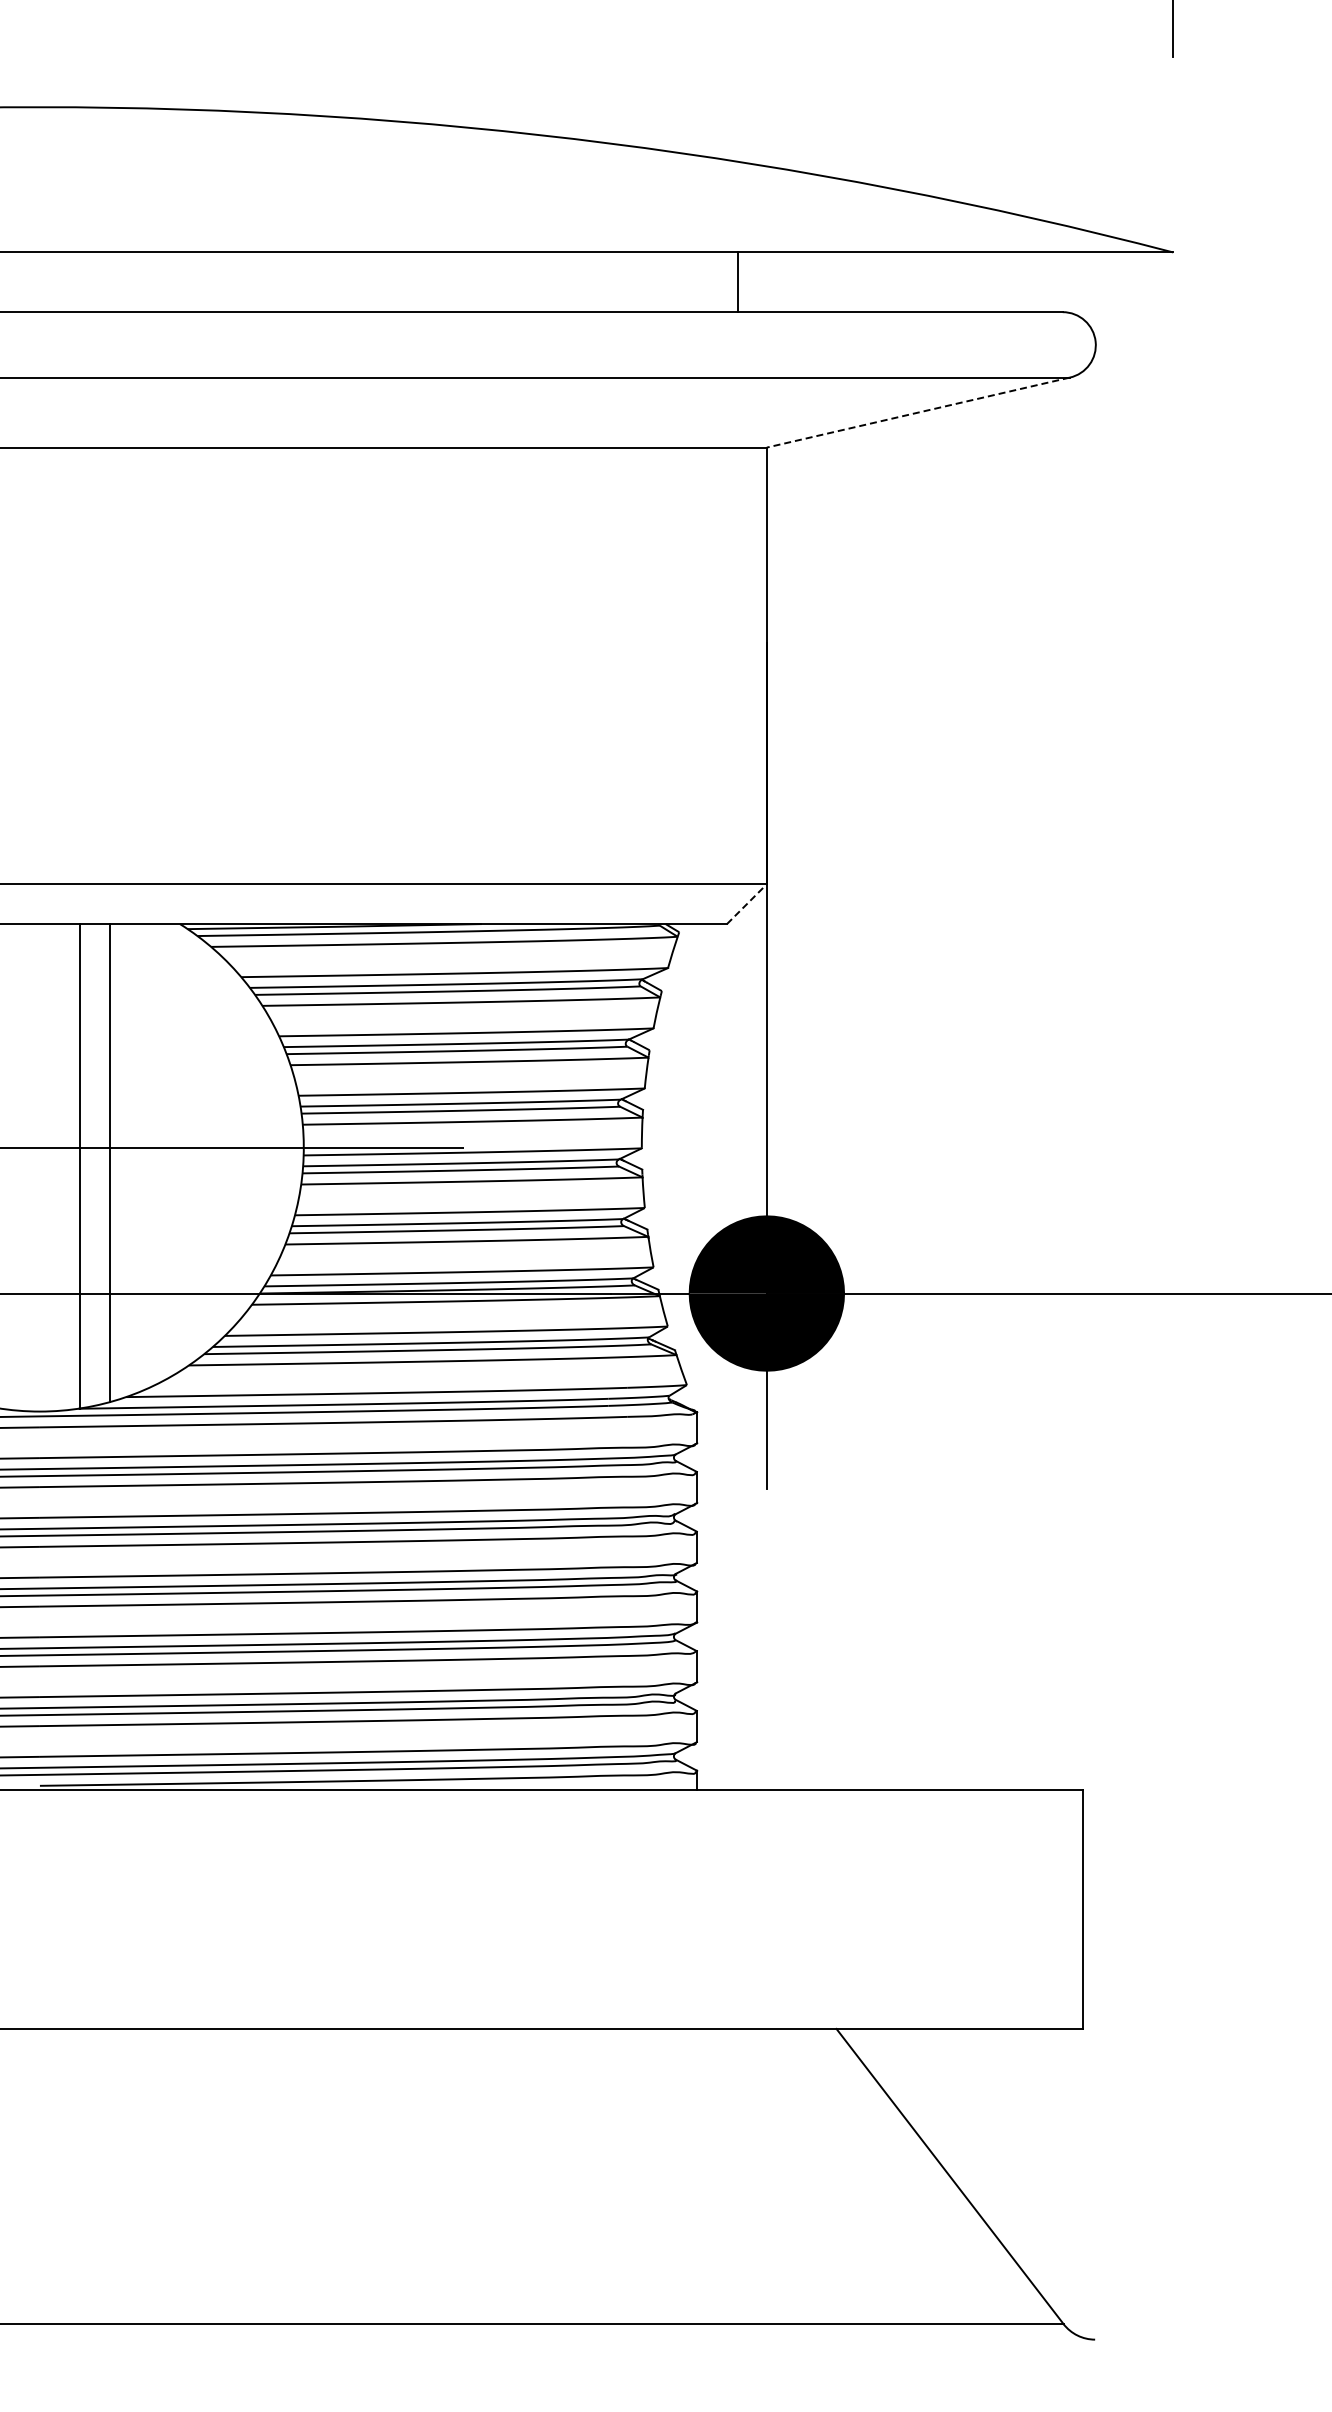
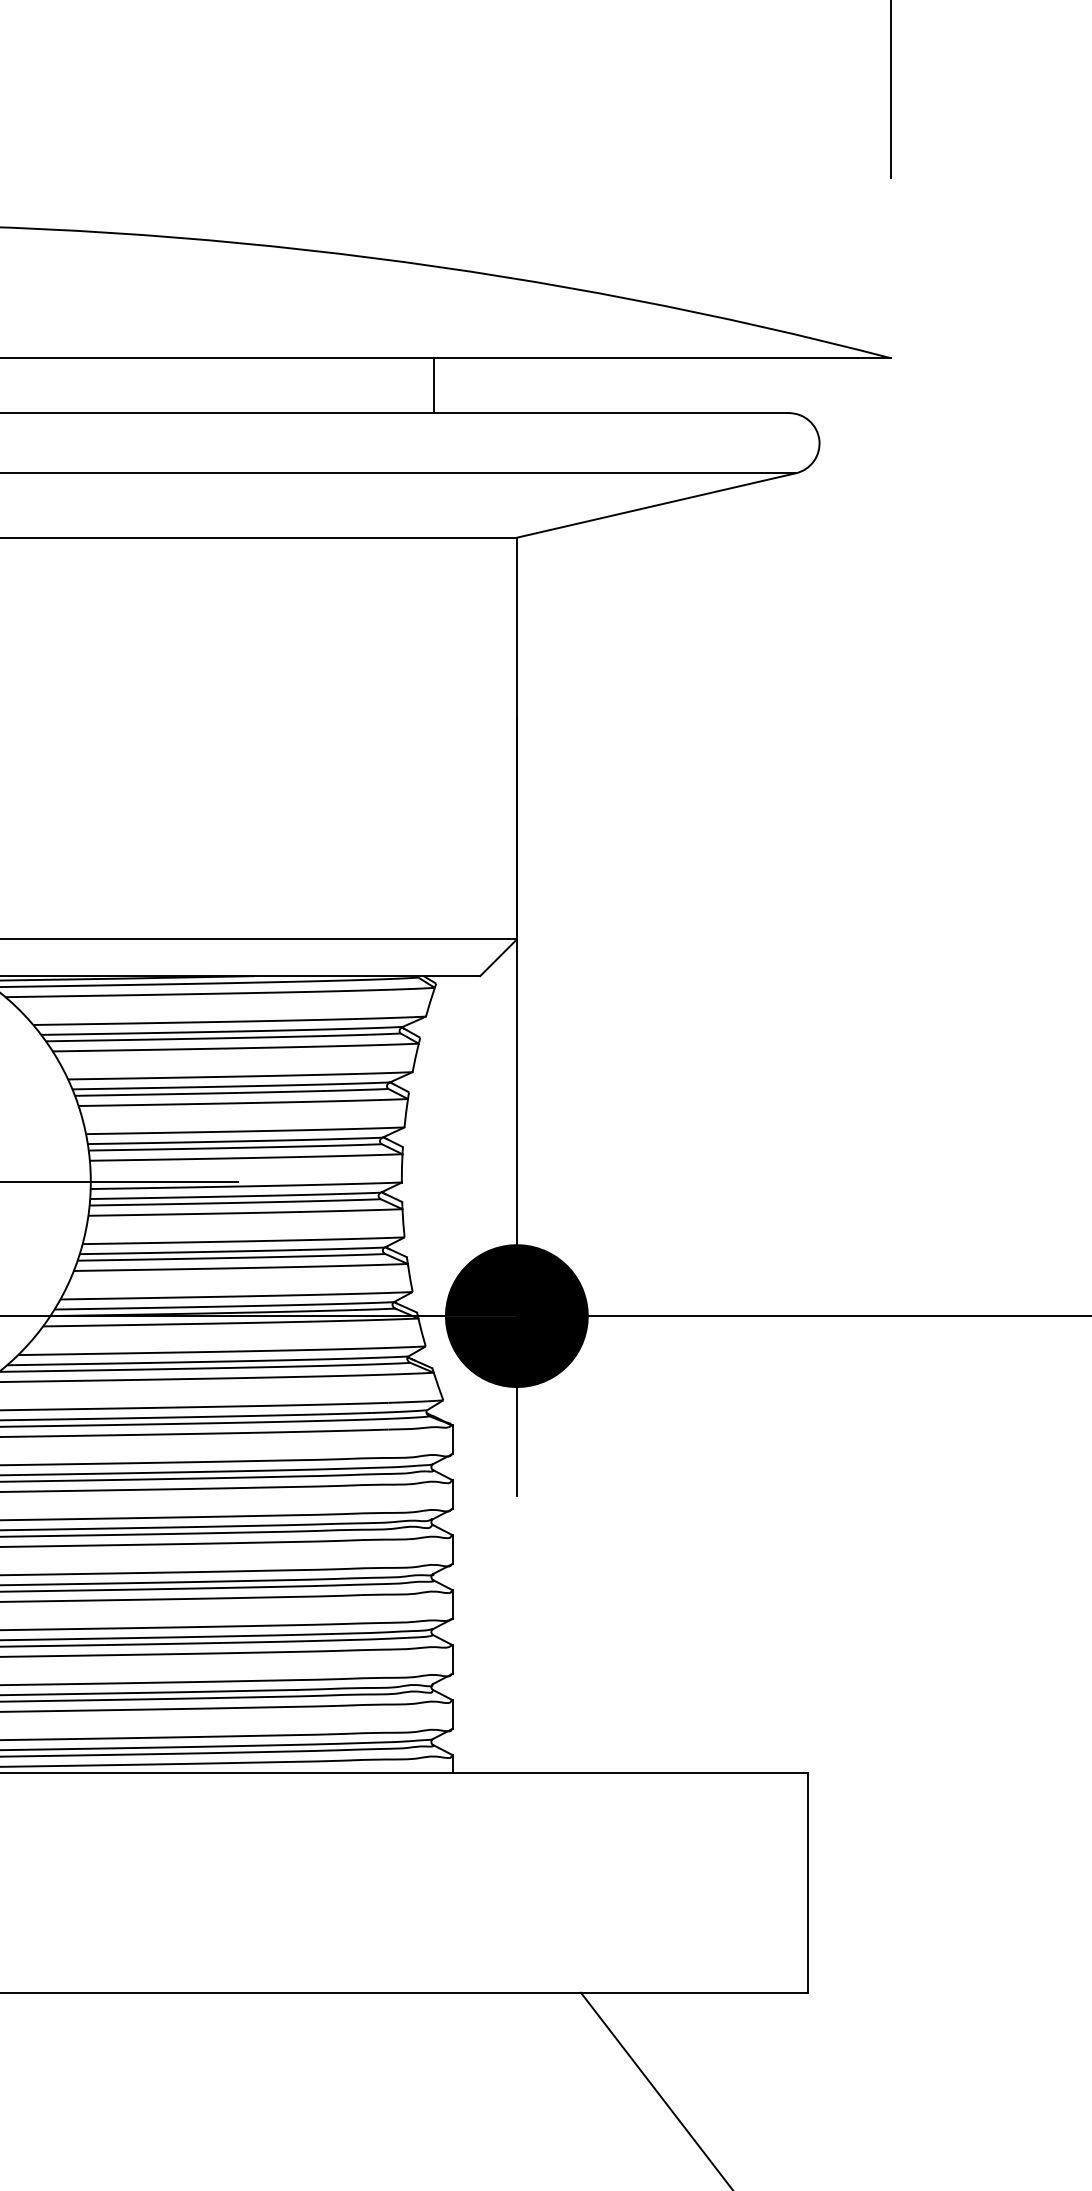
line: (738, 282) -> (434, 385), moved
line: (917, 412) -> (655, 505), dashed -> solid
line: (747, 903) -> (499, 957), dashed -> solid

